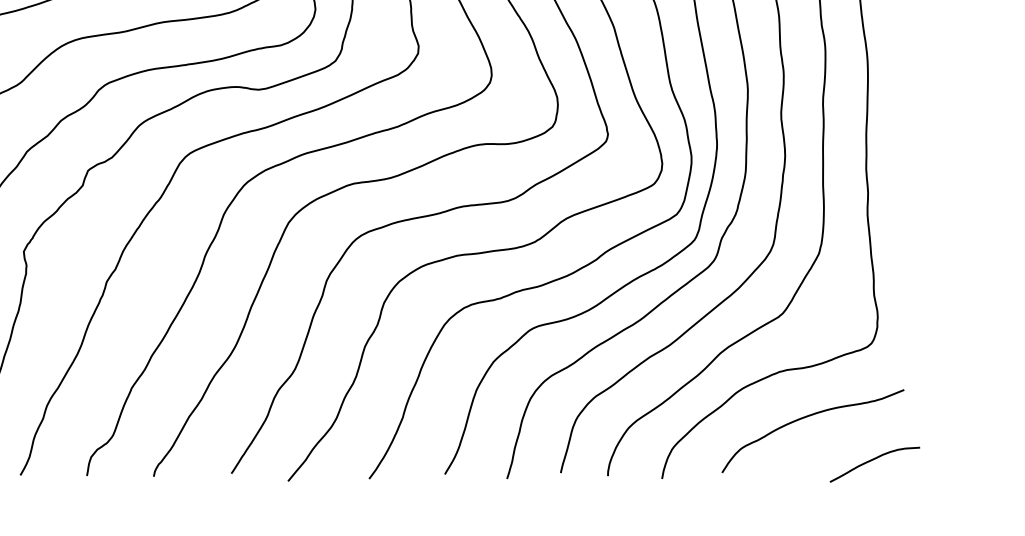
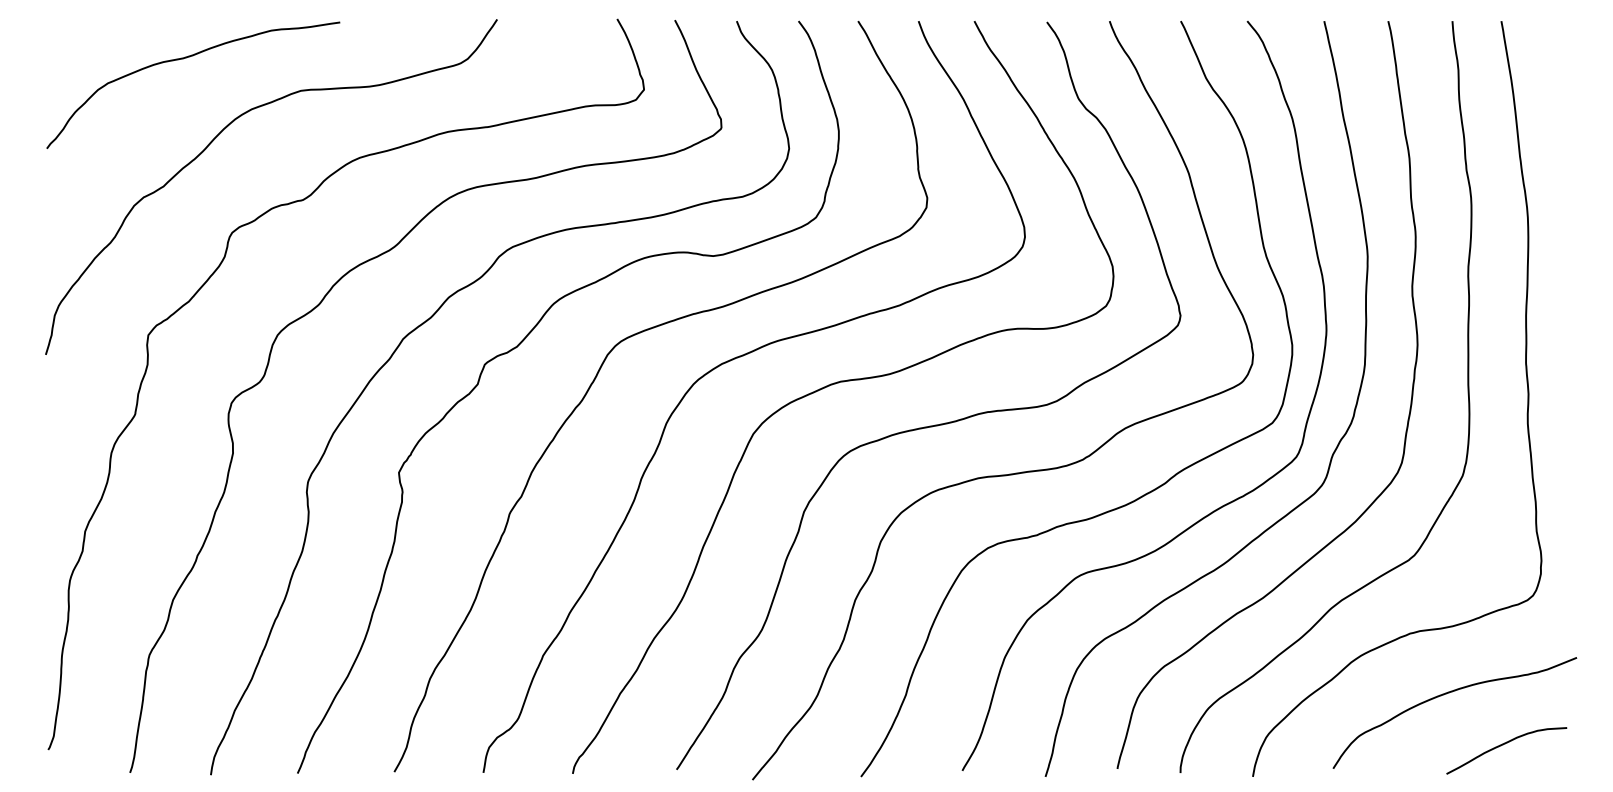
curve: (872, 460) -> (1503, 745), moved

